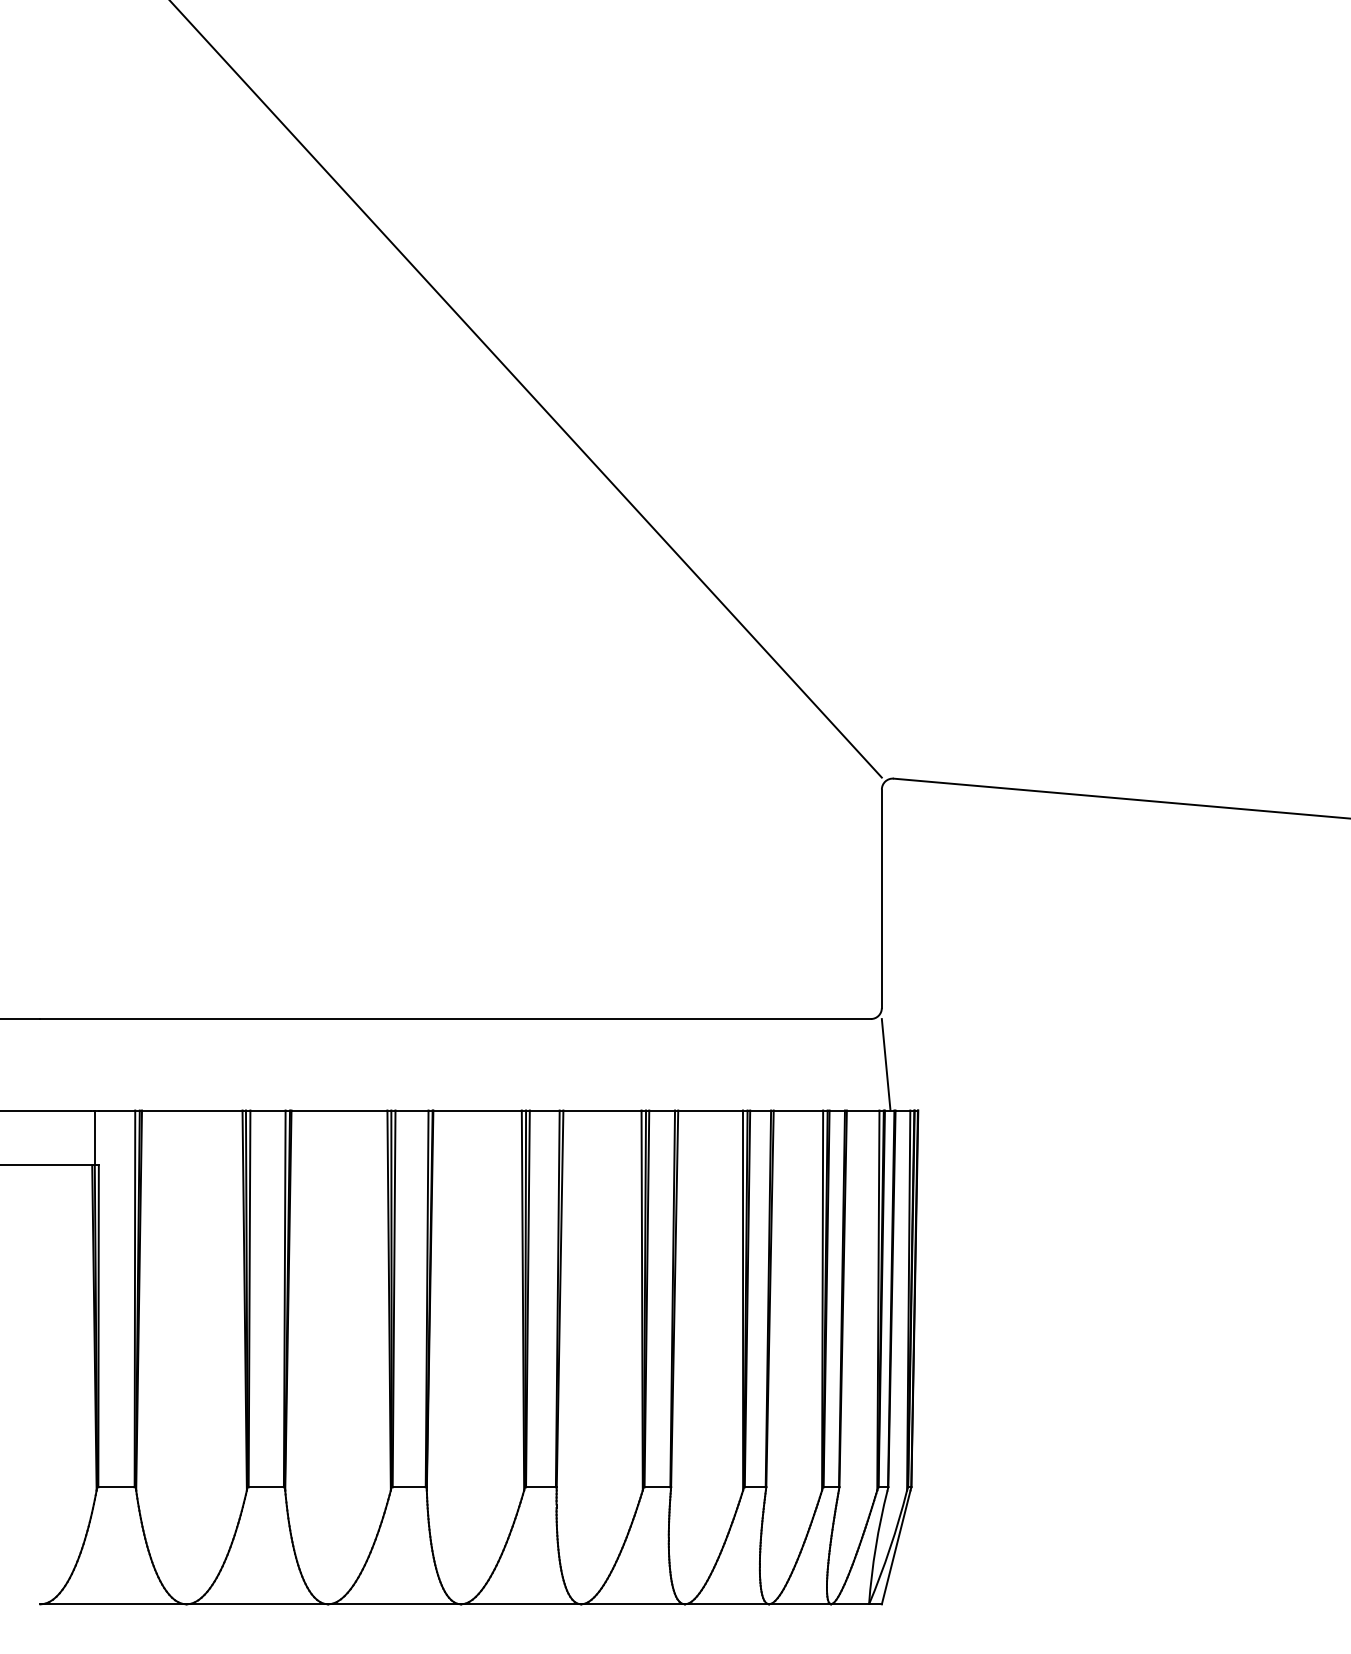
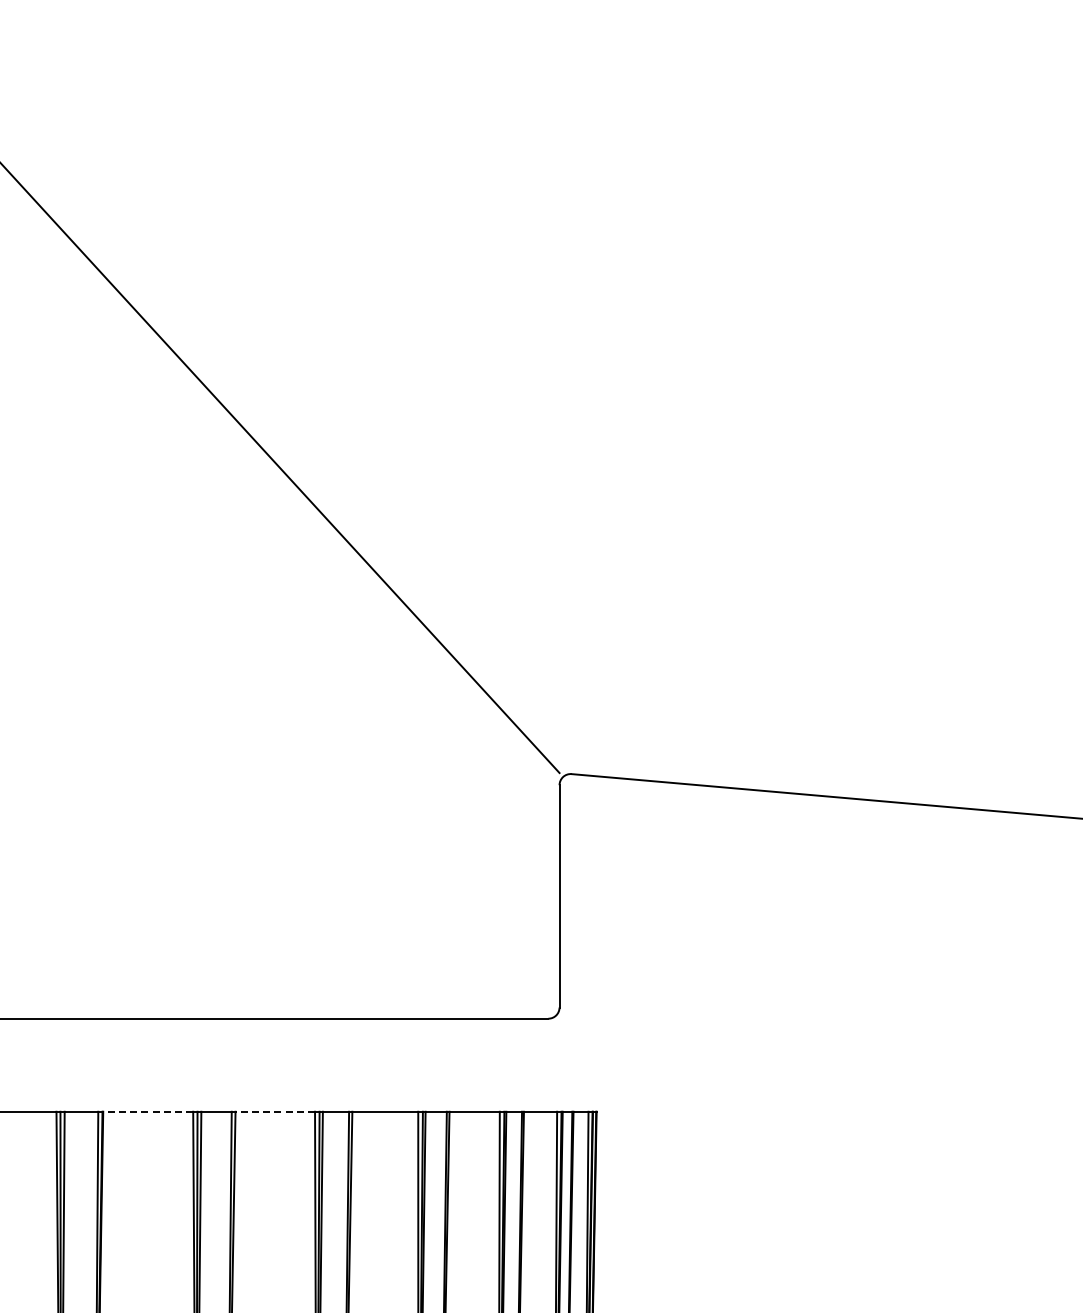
line: (885, 1064) -> (563, 1064), removed
line: (477, 1110) -> (148, 1111), solid -> dashed
line: (601, 1110) -> (274, 1111), solid -> dashed

